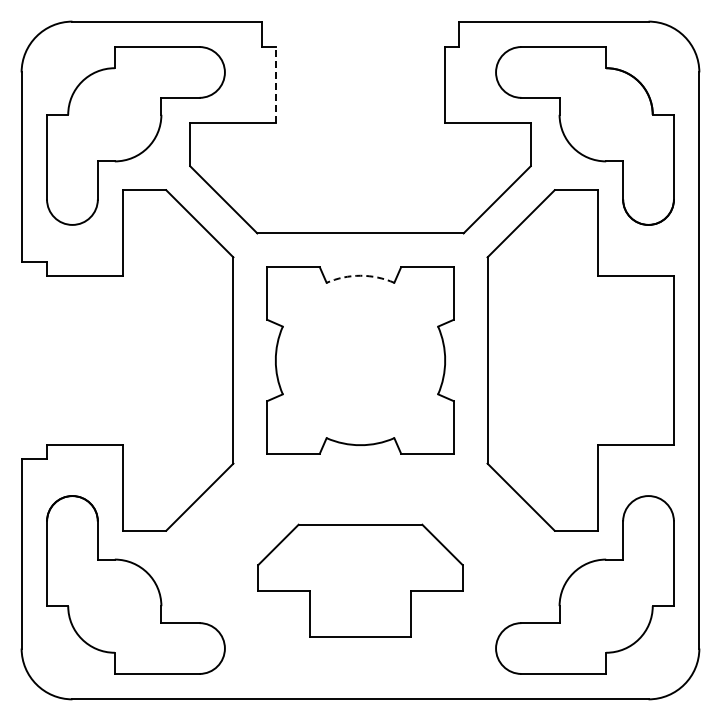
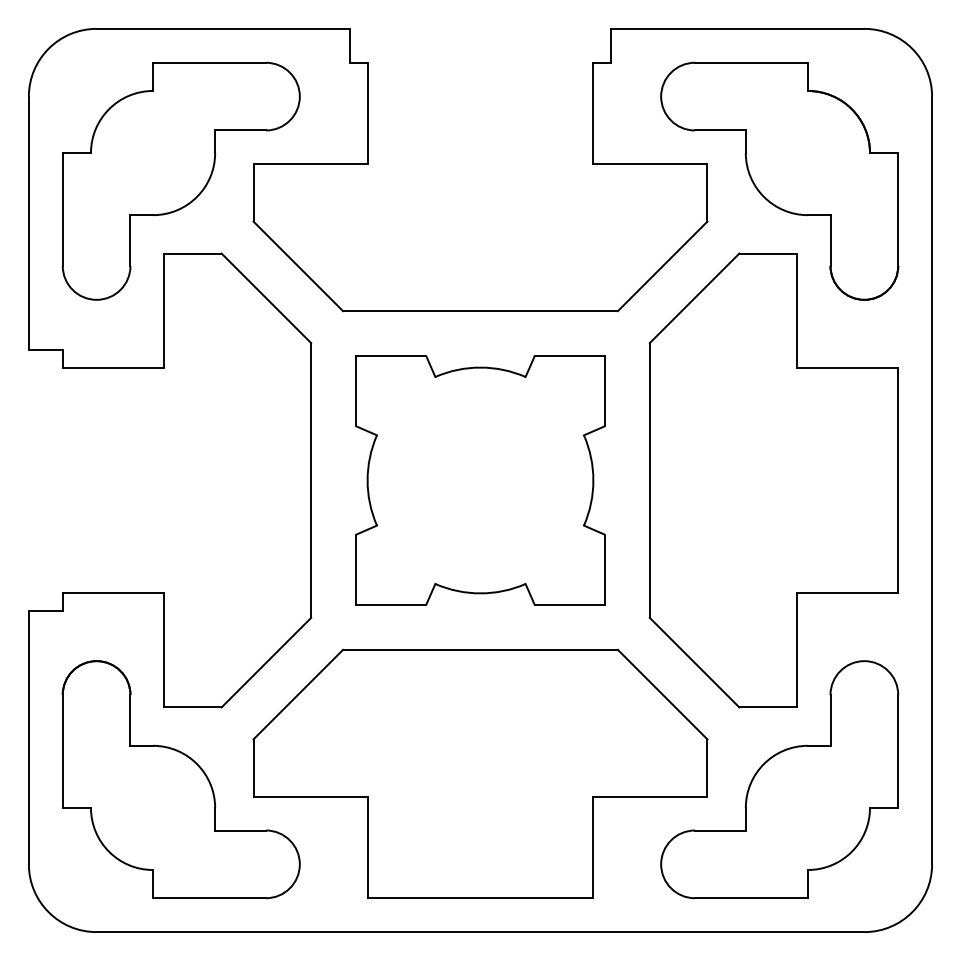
line: (275, 84) -> (367, 112), dashed -> solid
arc: (360, 275) -> (480, 367), dashed -> solid
part: (360, 580) -> (480, 773), size x1.67

